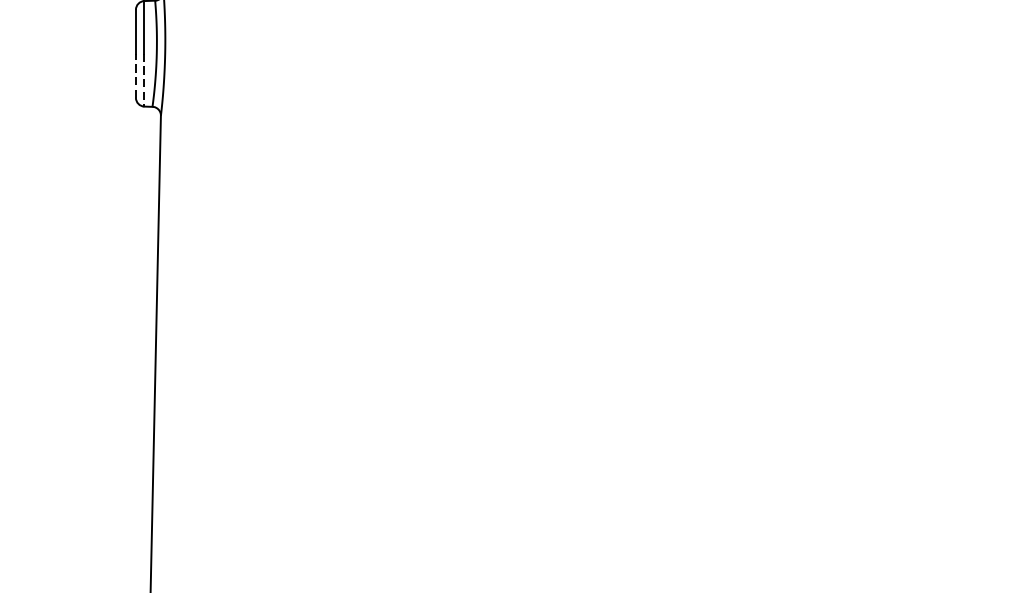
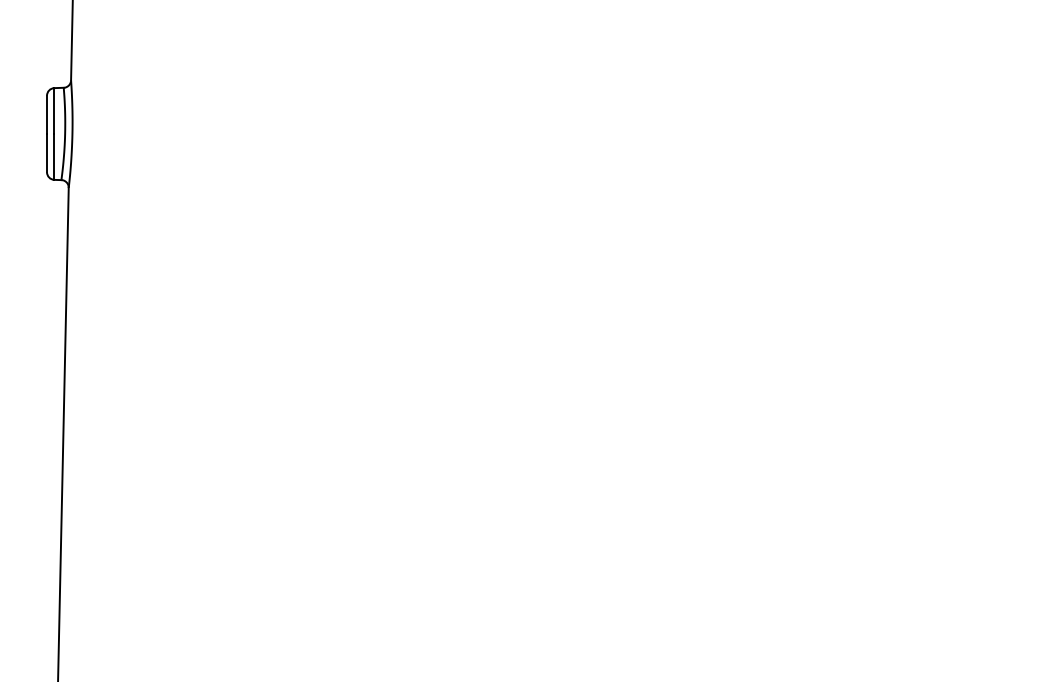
line: (136, 75) -> (47, 152), dashed -> solid
line: (144, 79) -> (54, 156), dashed -> solid

